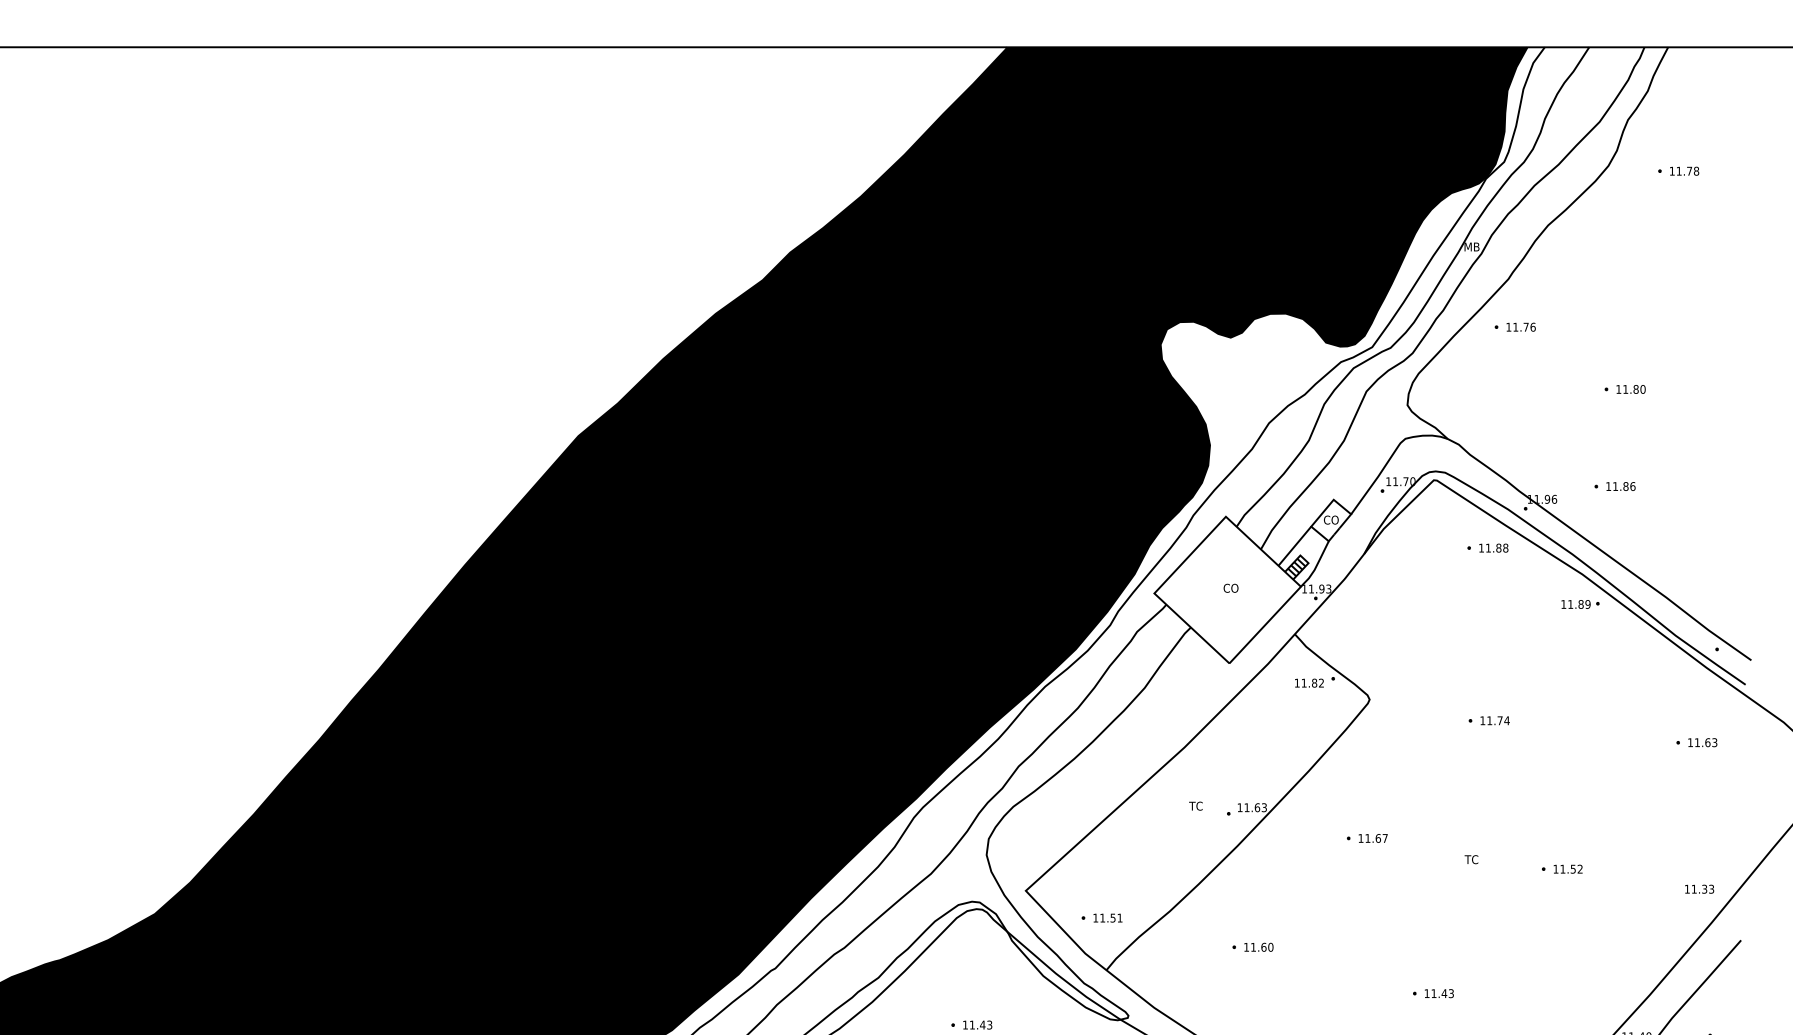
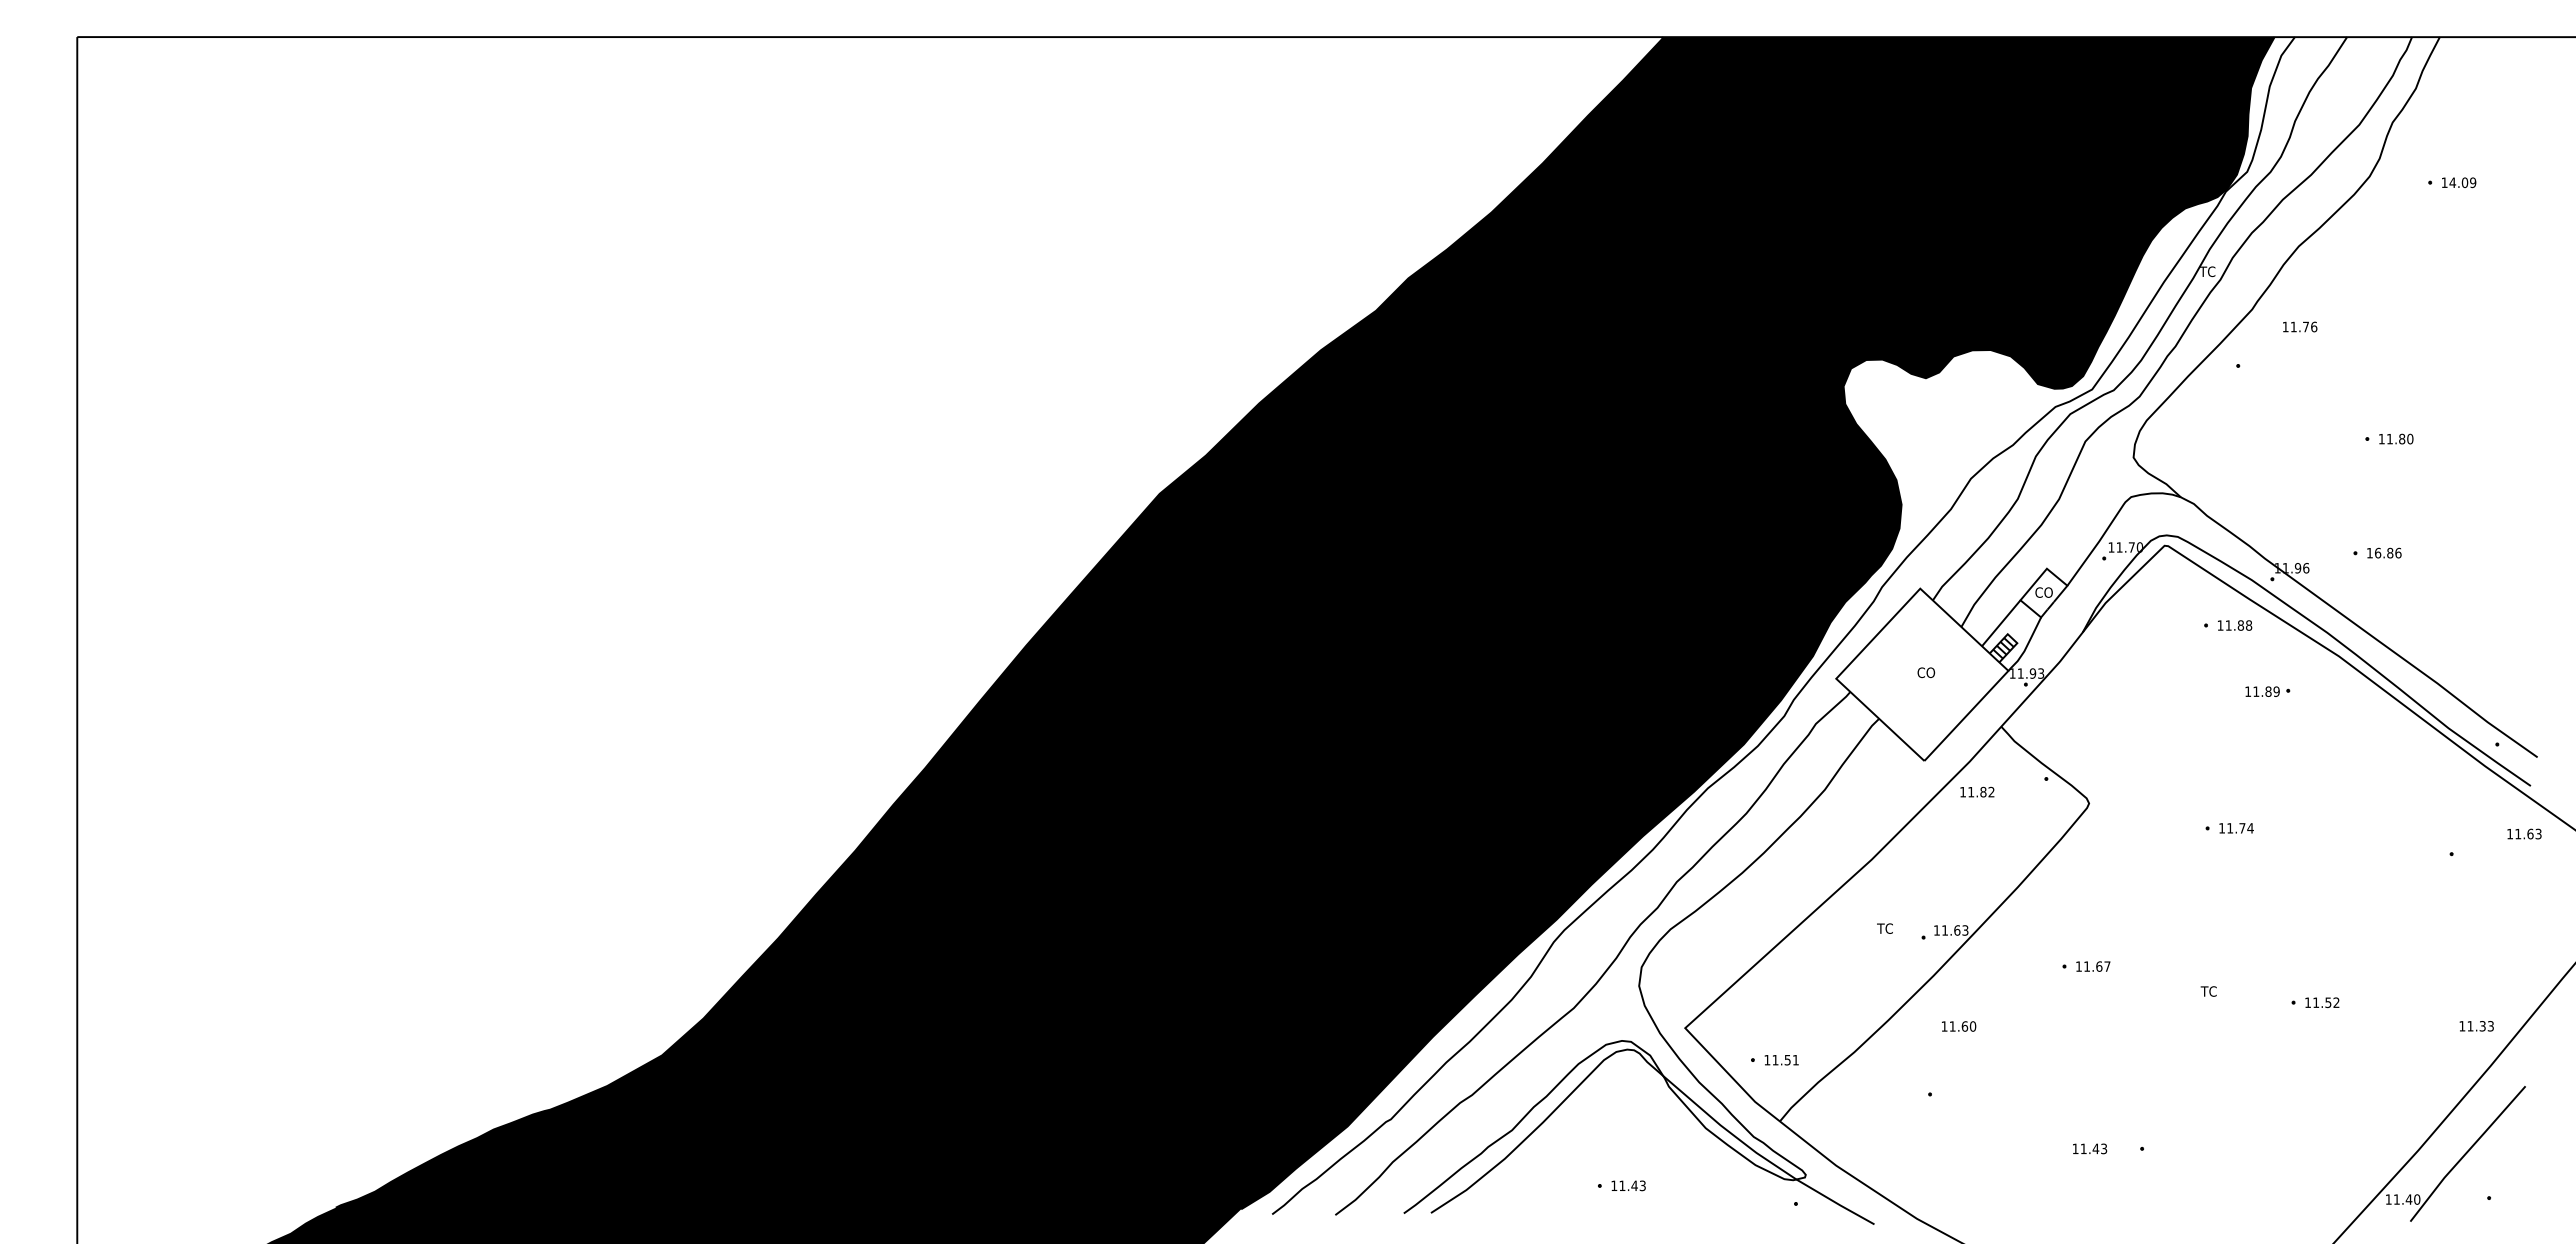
text: (1687, 171) -> (2462, 182), 11.78 -> 14.09
text: (1472, 246) -> (2209, 271), MB -> TC
text: (1521, 326) -> (2300, 326), moved
text: (1615, 485) -> (2378, 552), 11.86 -> 16.86
part: (1580, 604) -> (2267, 691), moved
text: (1309, 682) -> (1977, 791), moved
text: (1702, 742) -> (2524, 833), moved
text: (1259, 947) -> (1959, 1026), moved
text: (1439, 993) -> (2090, 1148), moved

